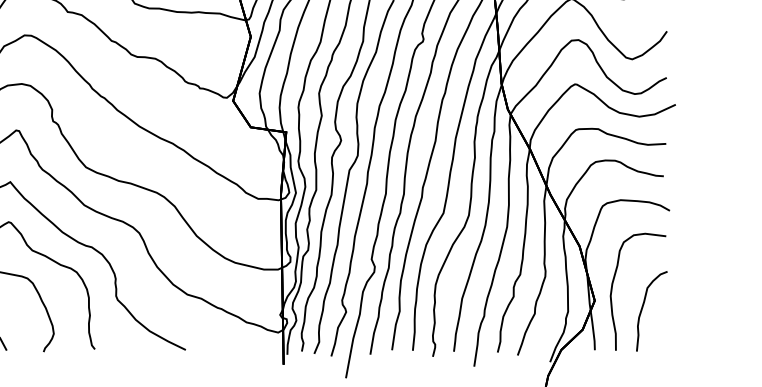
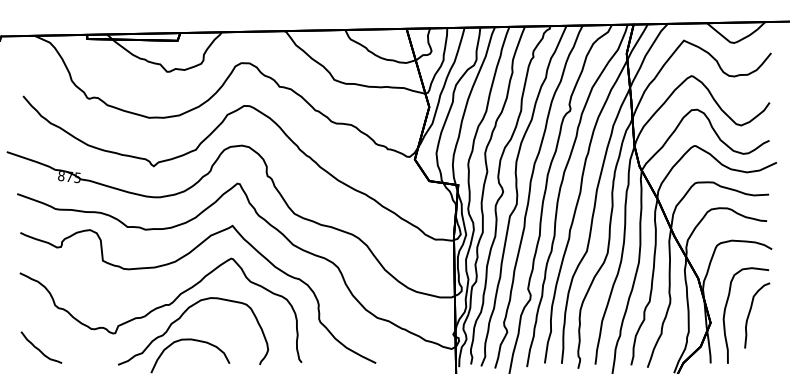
part: (643, 308) -> (750, 313), moved

